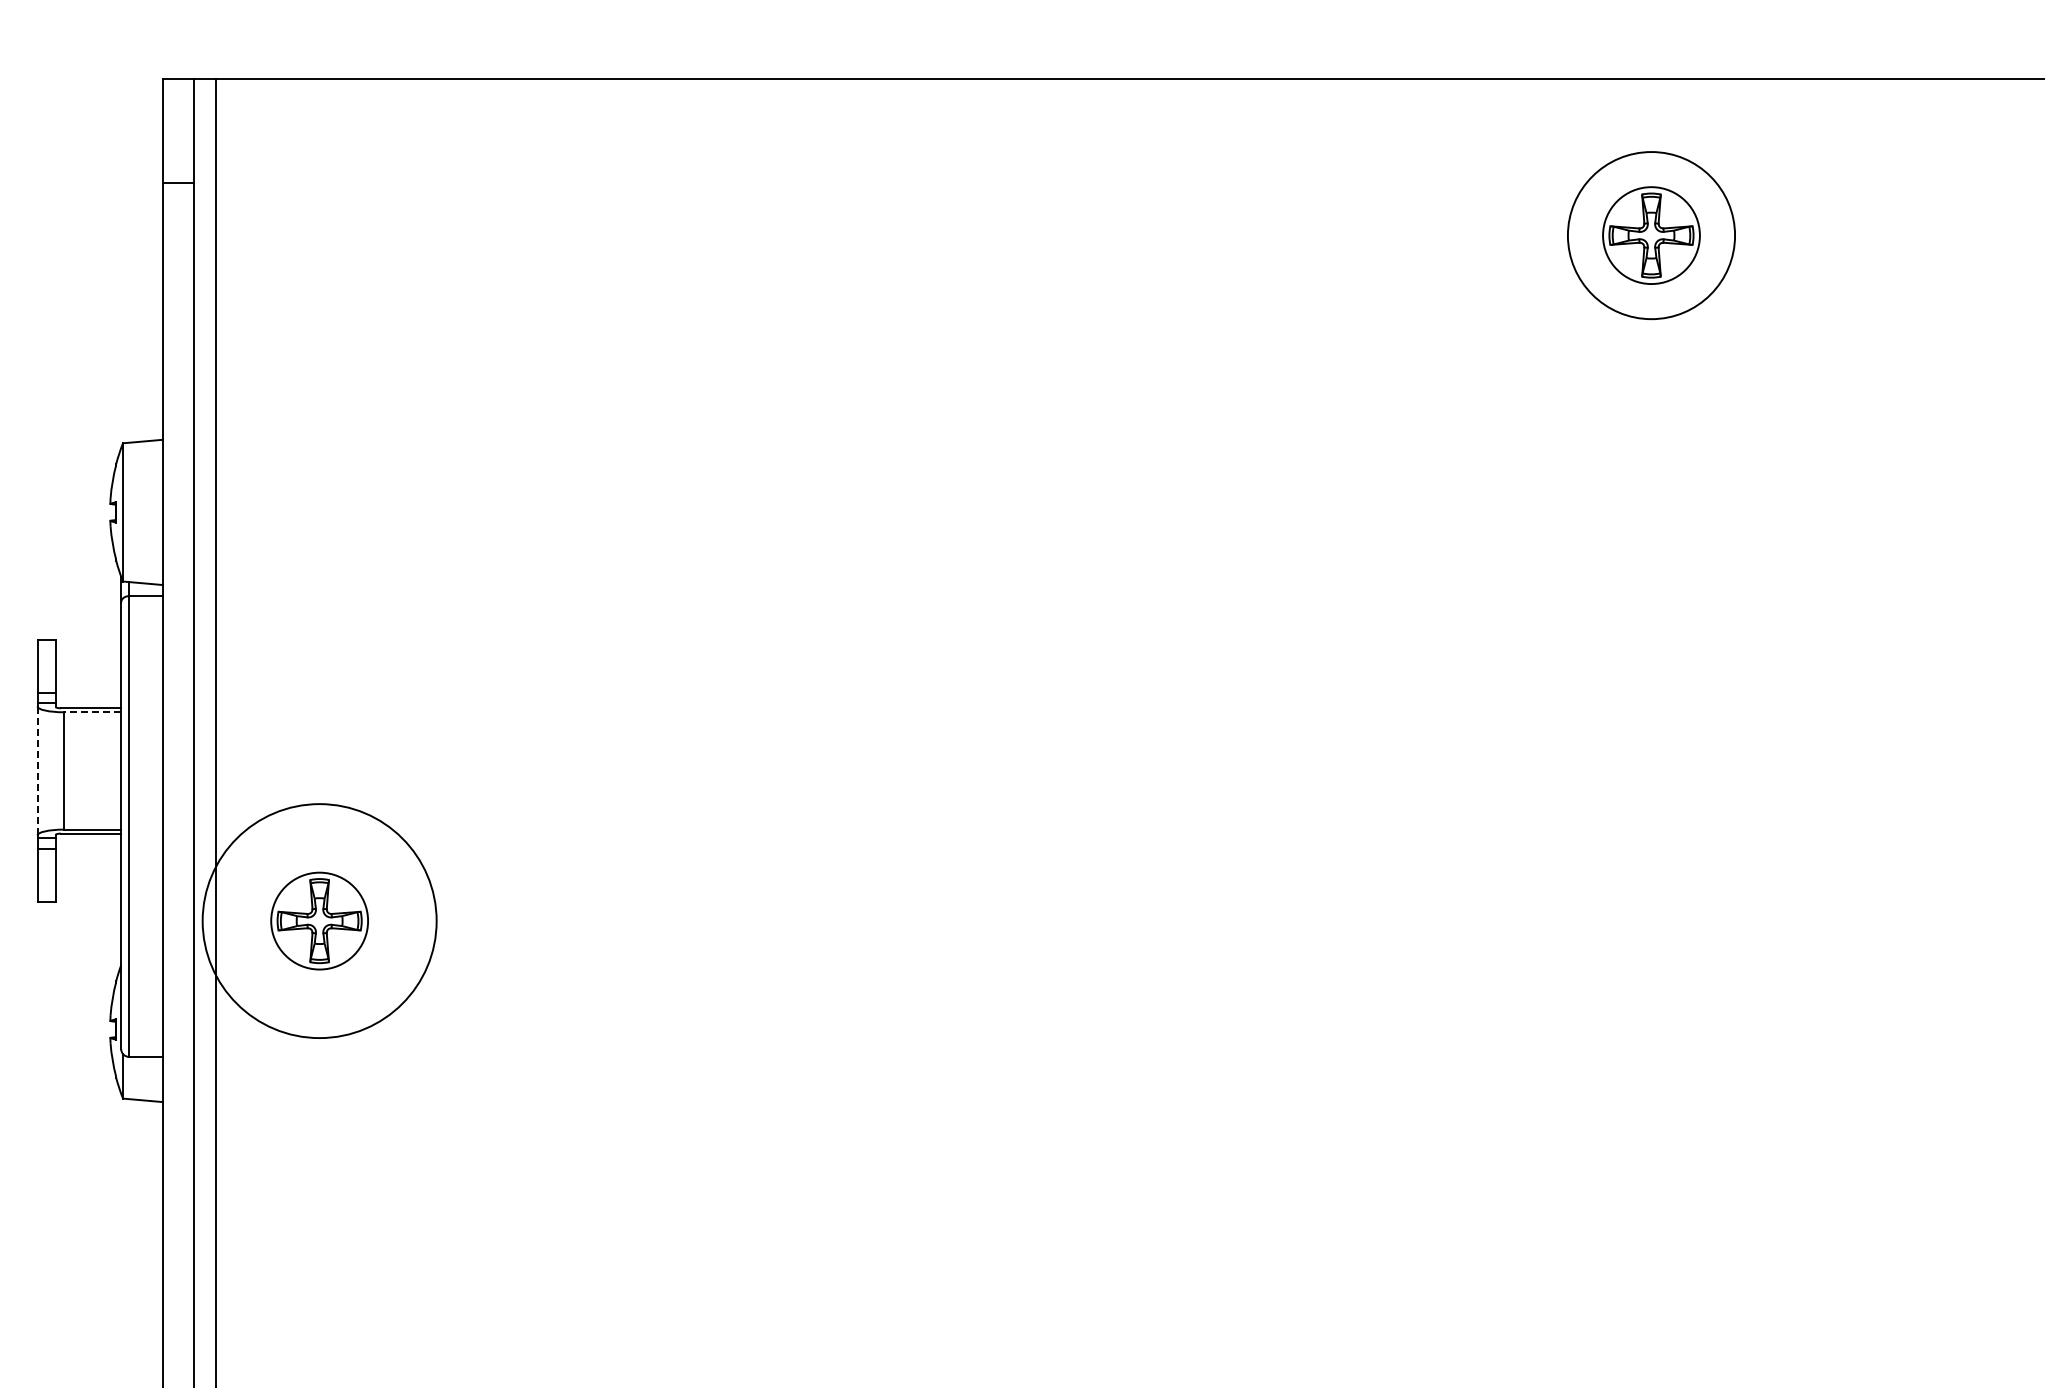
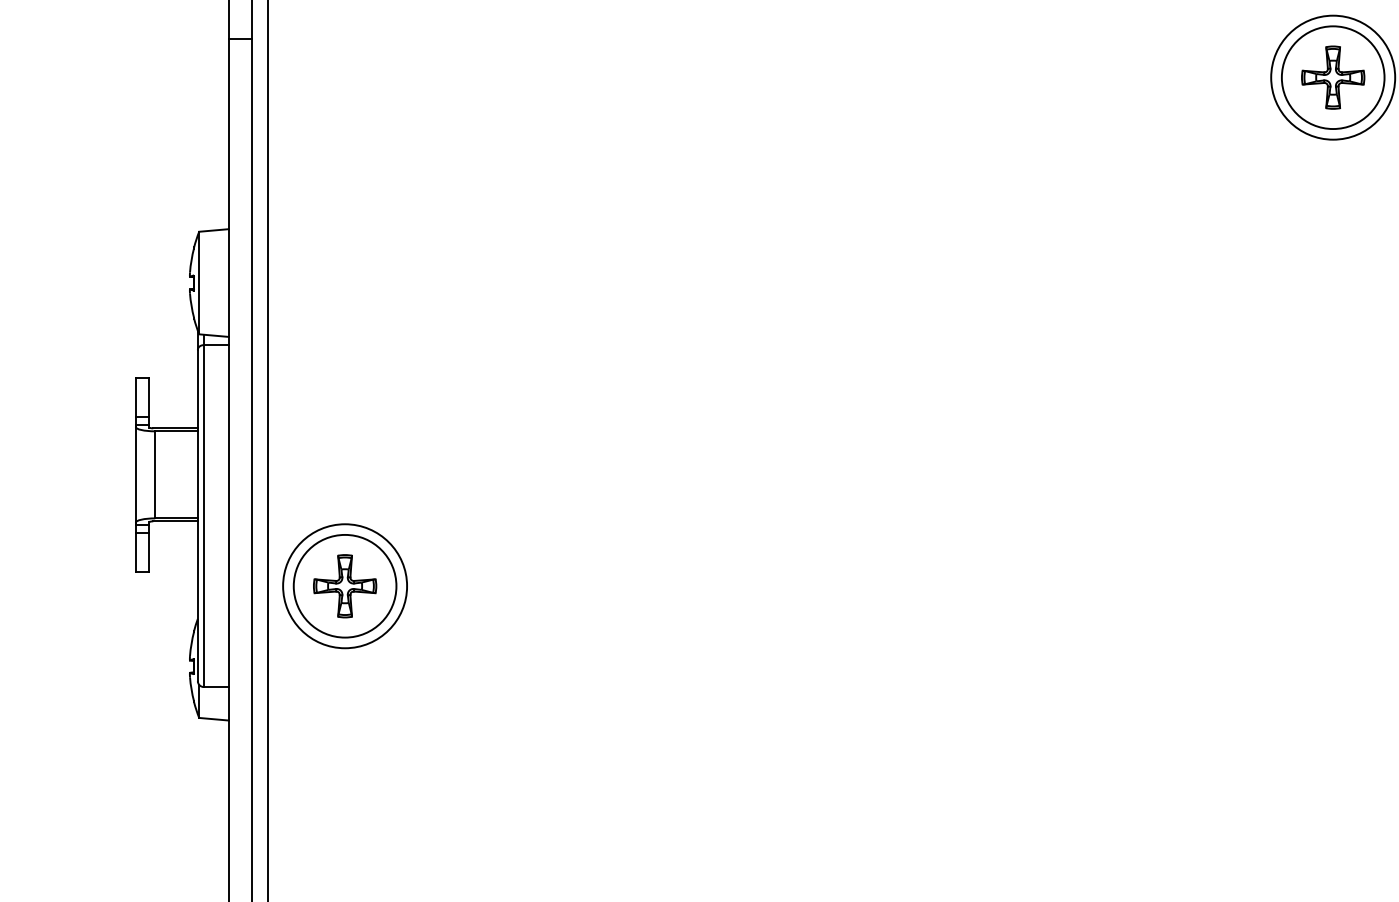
circle: (1651, 235) -> (1333, 77), size x1.43
line: (92, 712) -> (176, 431), dashed -> solid
line: (37, 771) -> (135, 475), dashed -> solid
circle: (319, 920) -> (344, 585), size x0.71
circle: (319, 920) -> (344, 585), size x1.43

